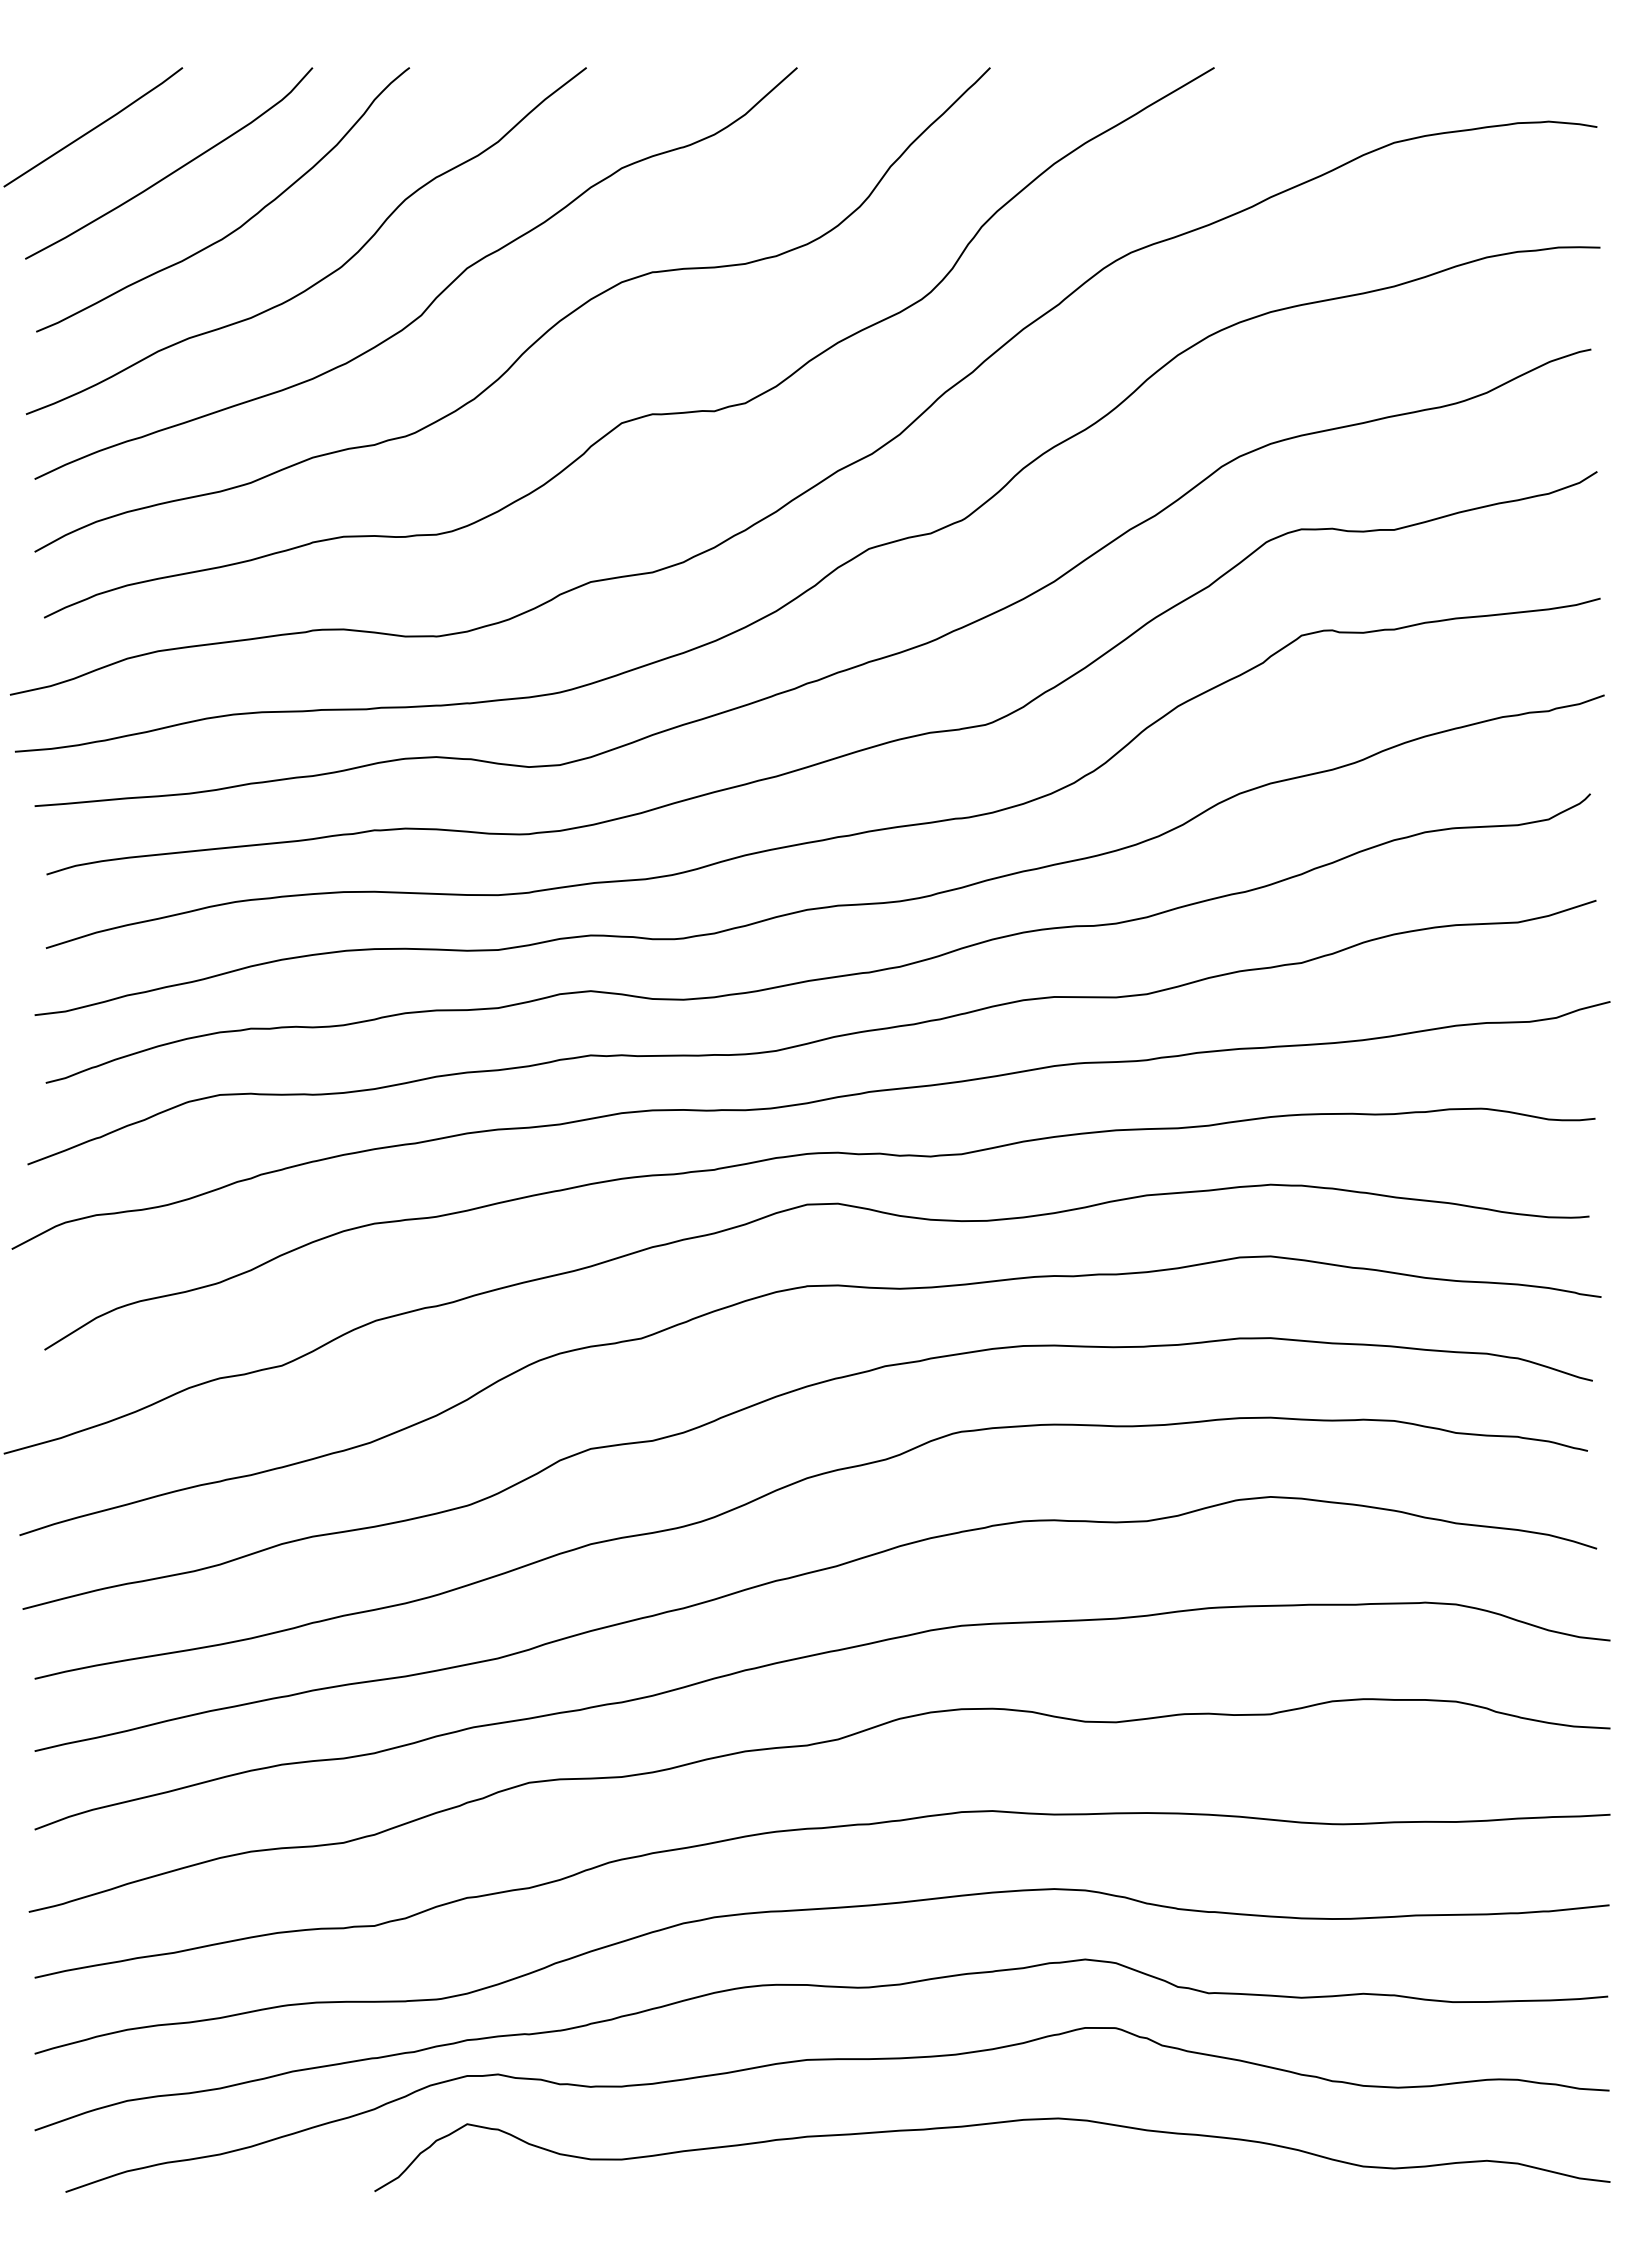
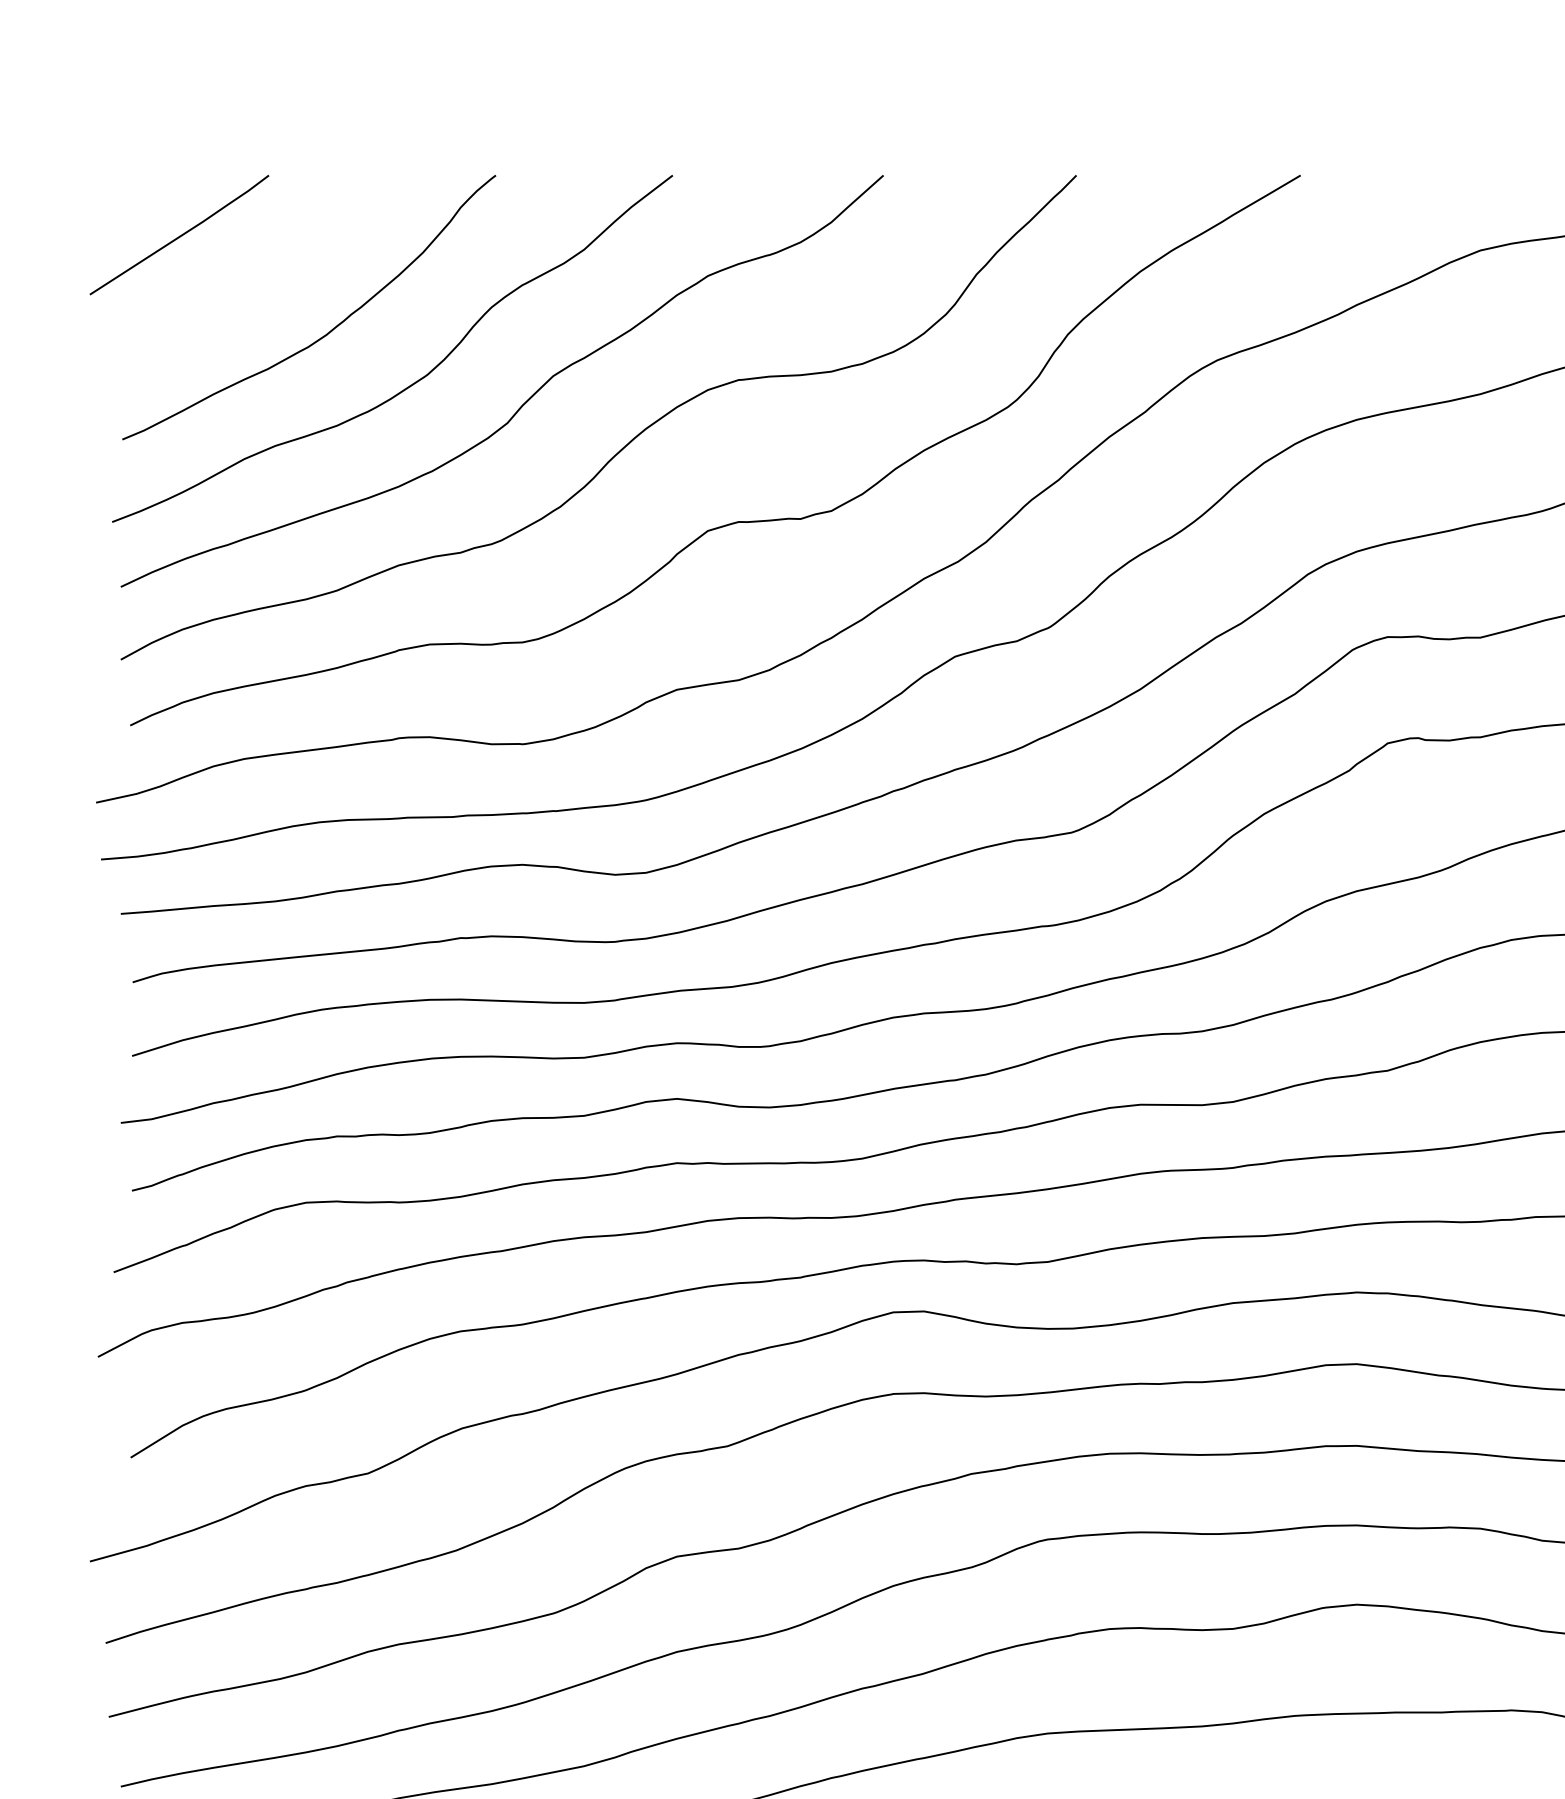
curve: (174, 170) -> (260, 278), removed

